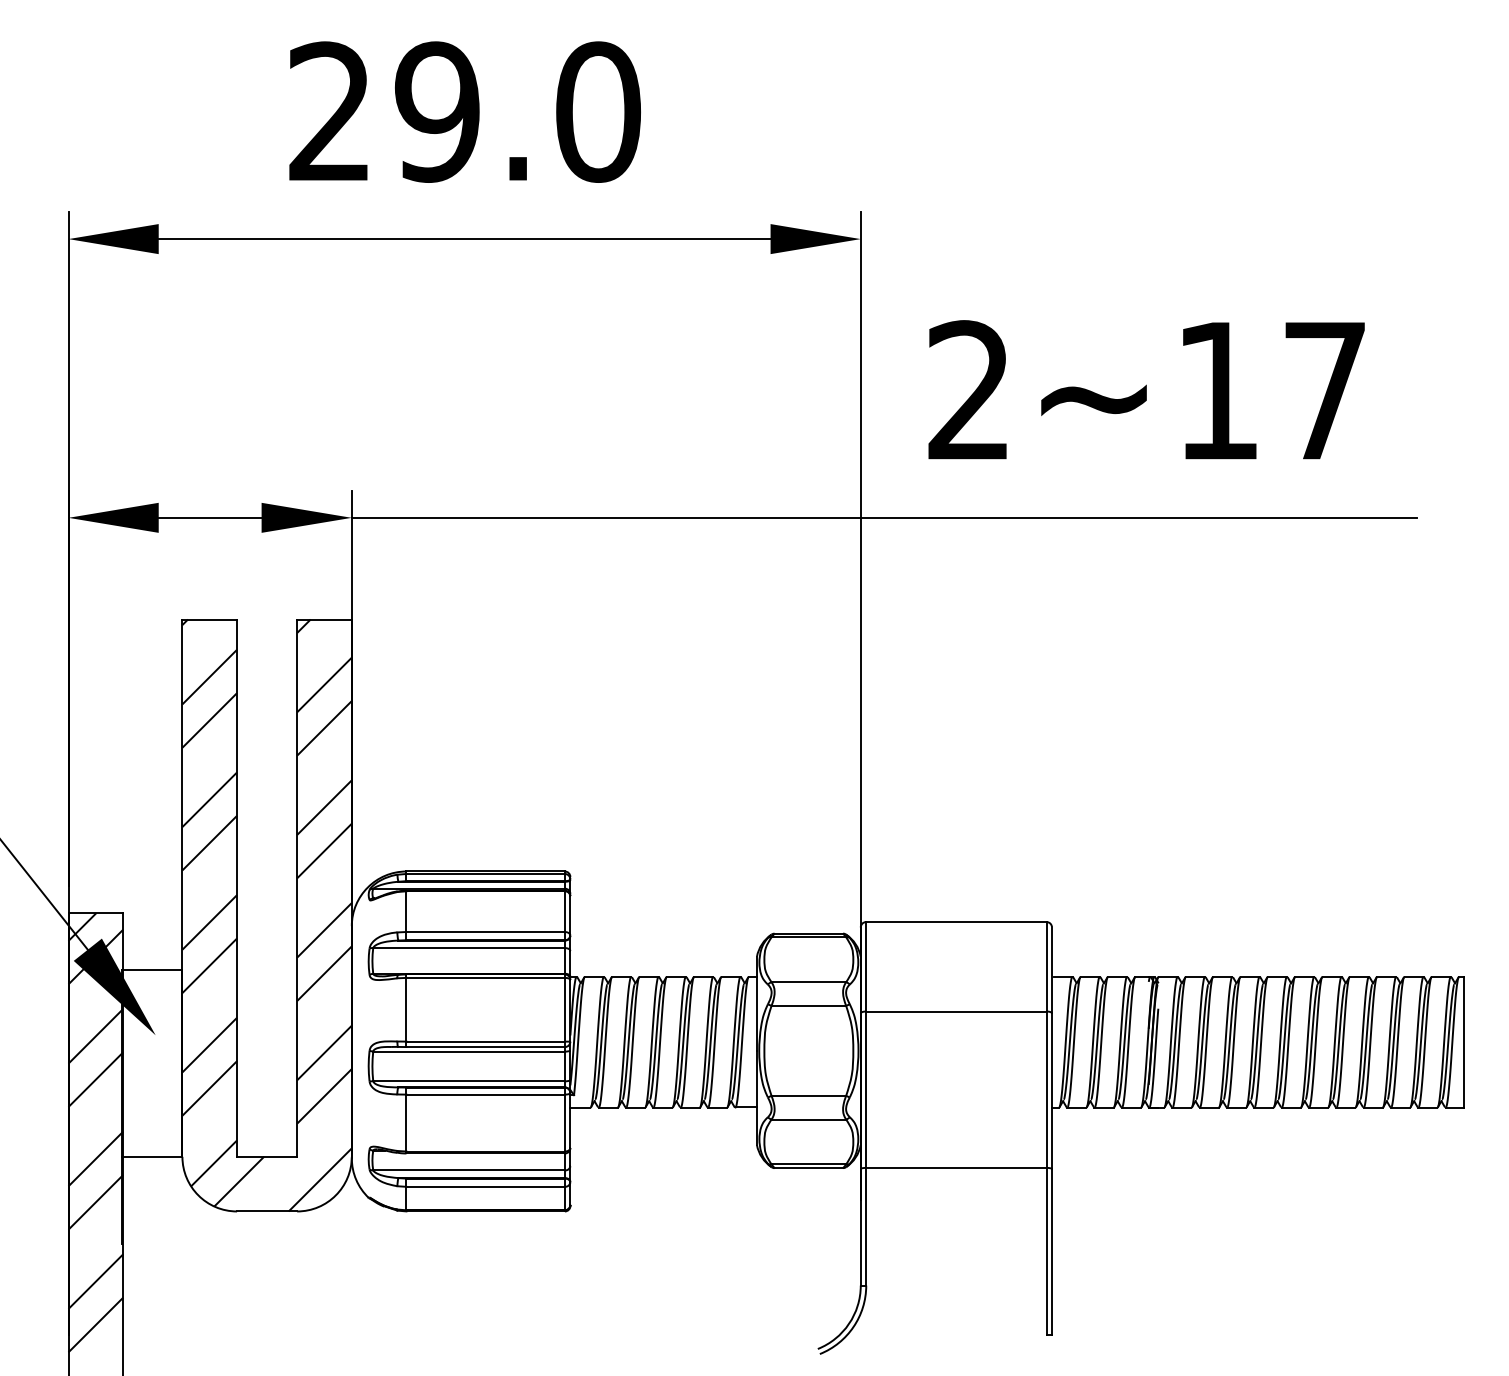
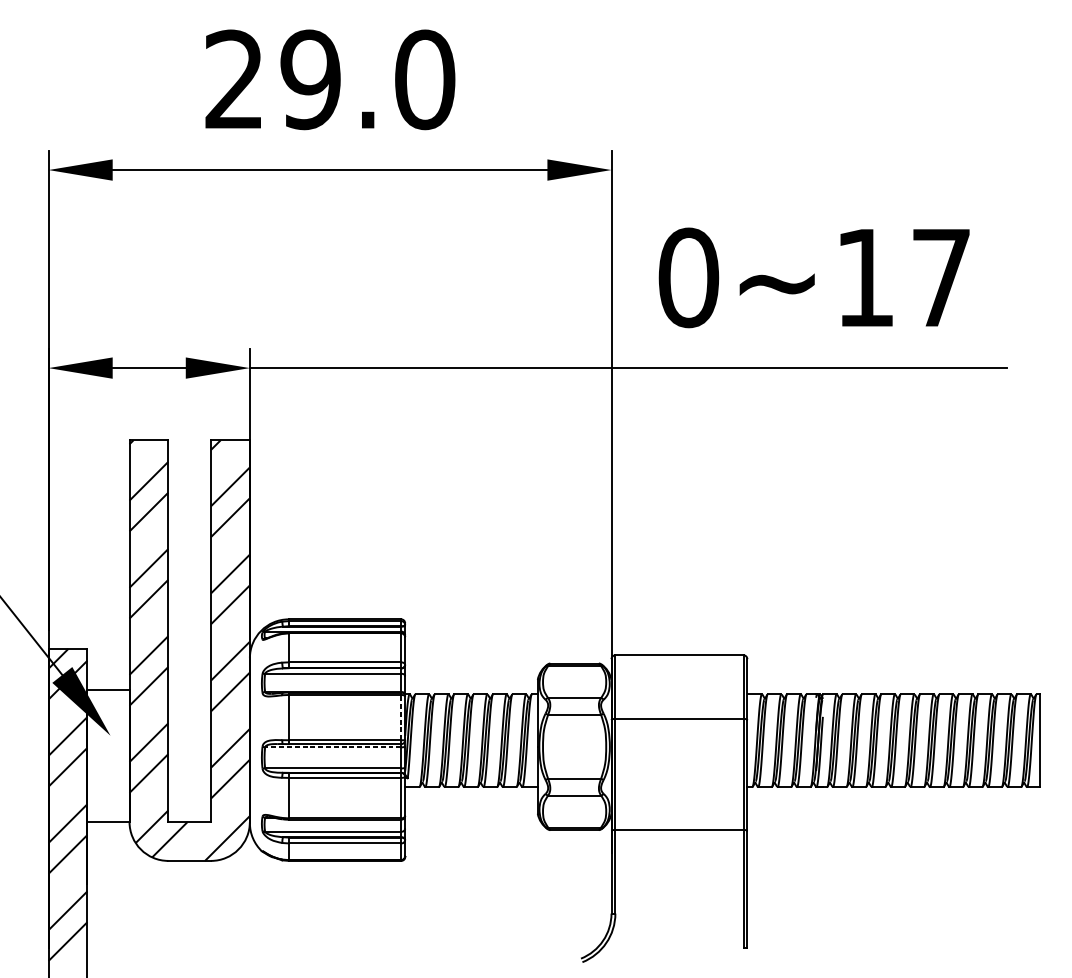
text: (969, 390) -> (688, 277), 2~17 -> 0~17
line: (564, 1009) -> (401, 717), solid -> dashed
line: (469, 1051) -> (333, 747), solid -> dashed

